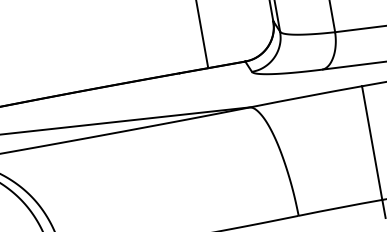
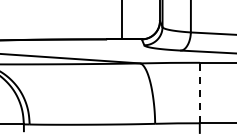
line: (371, 142) -> (199, 92), solid -> dashed

